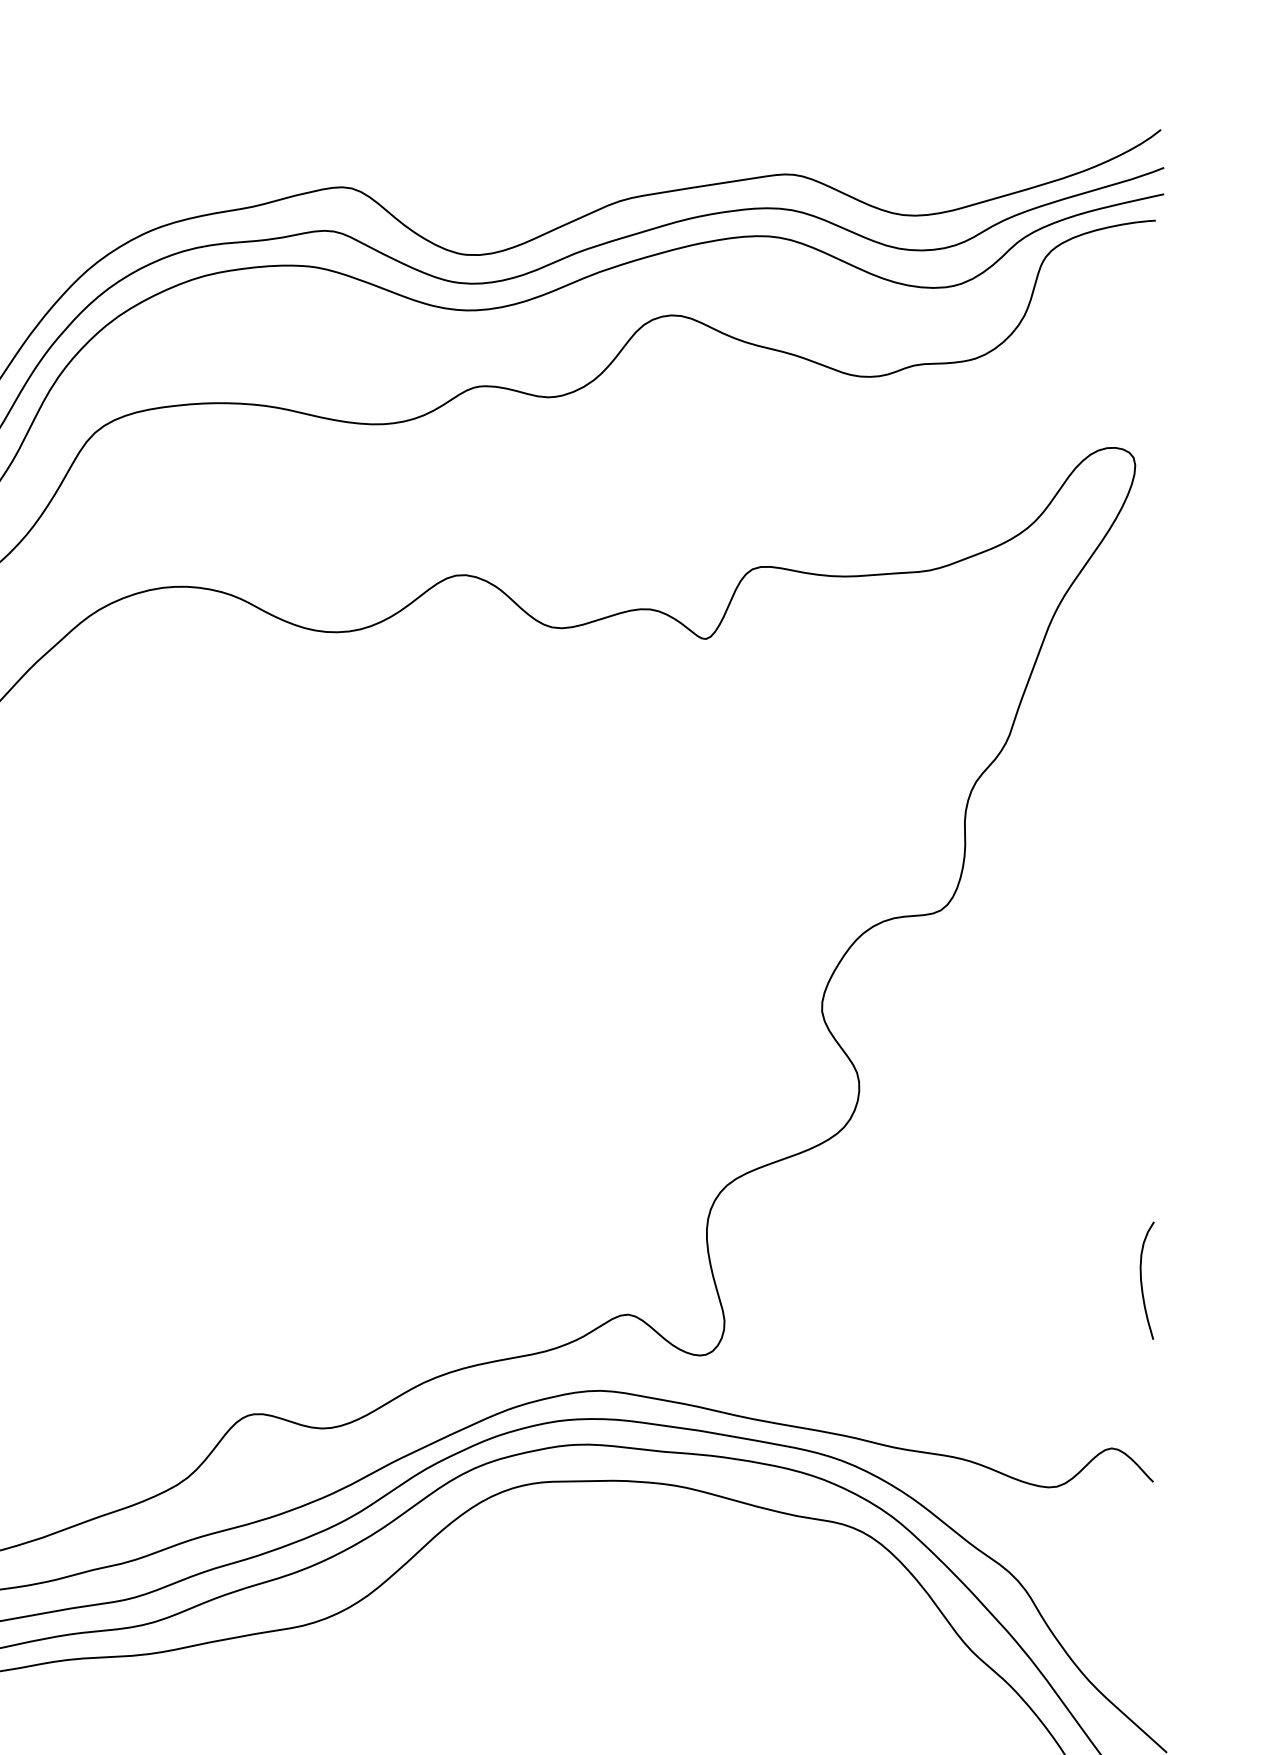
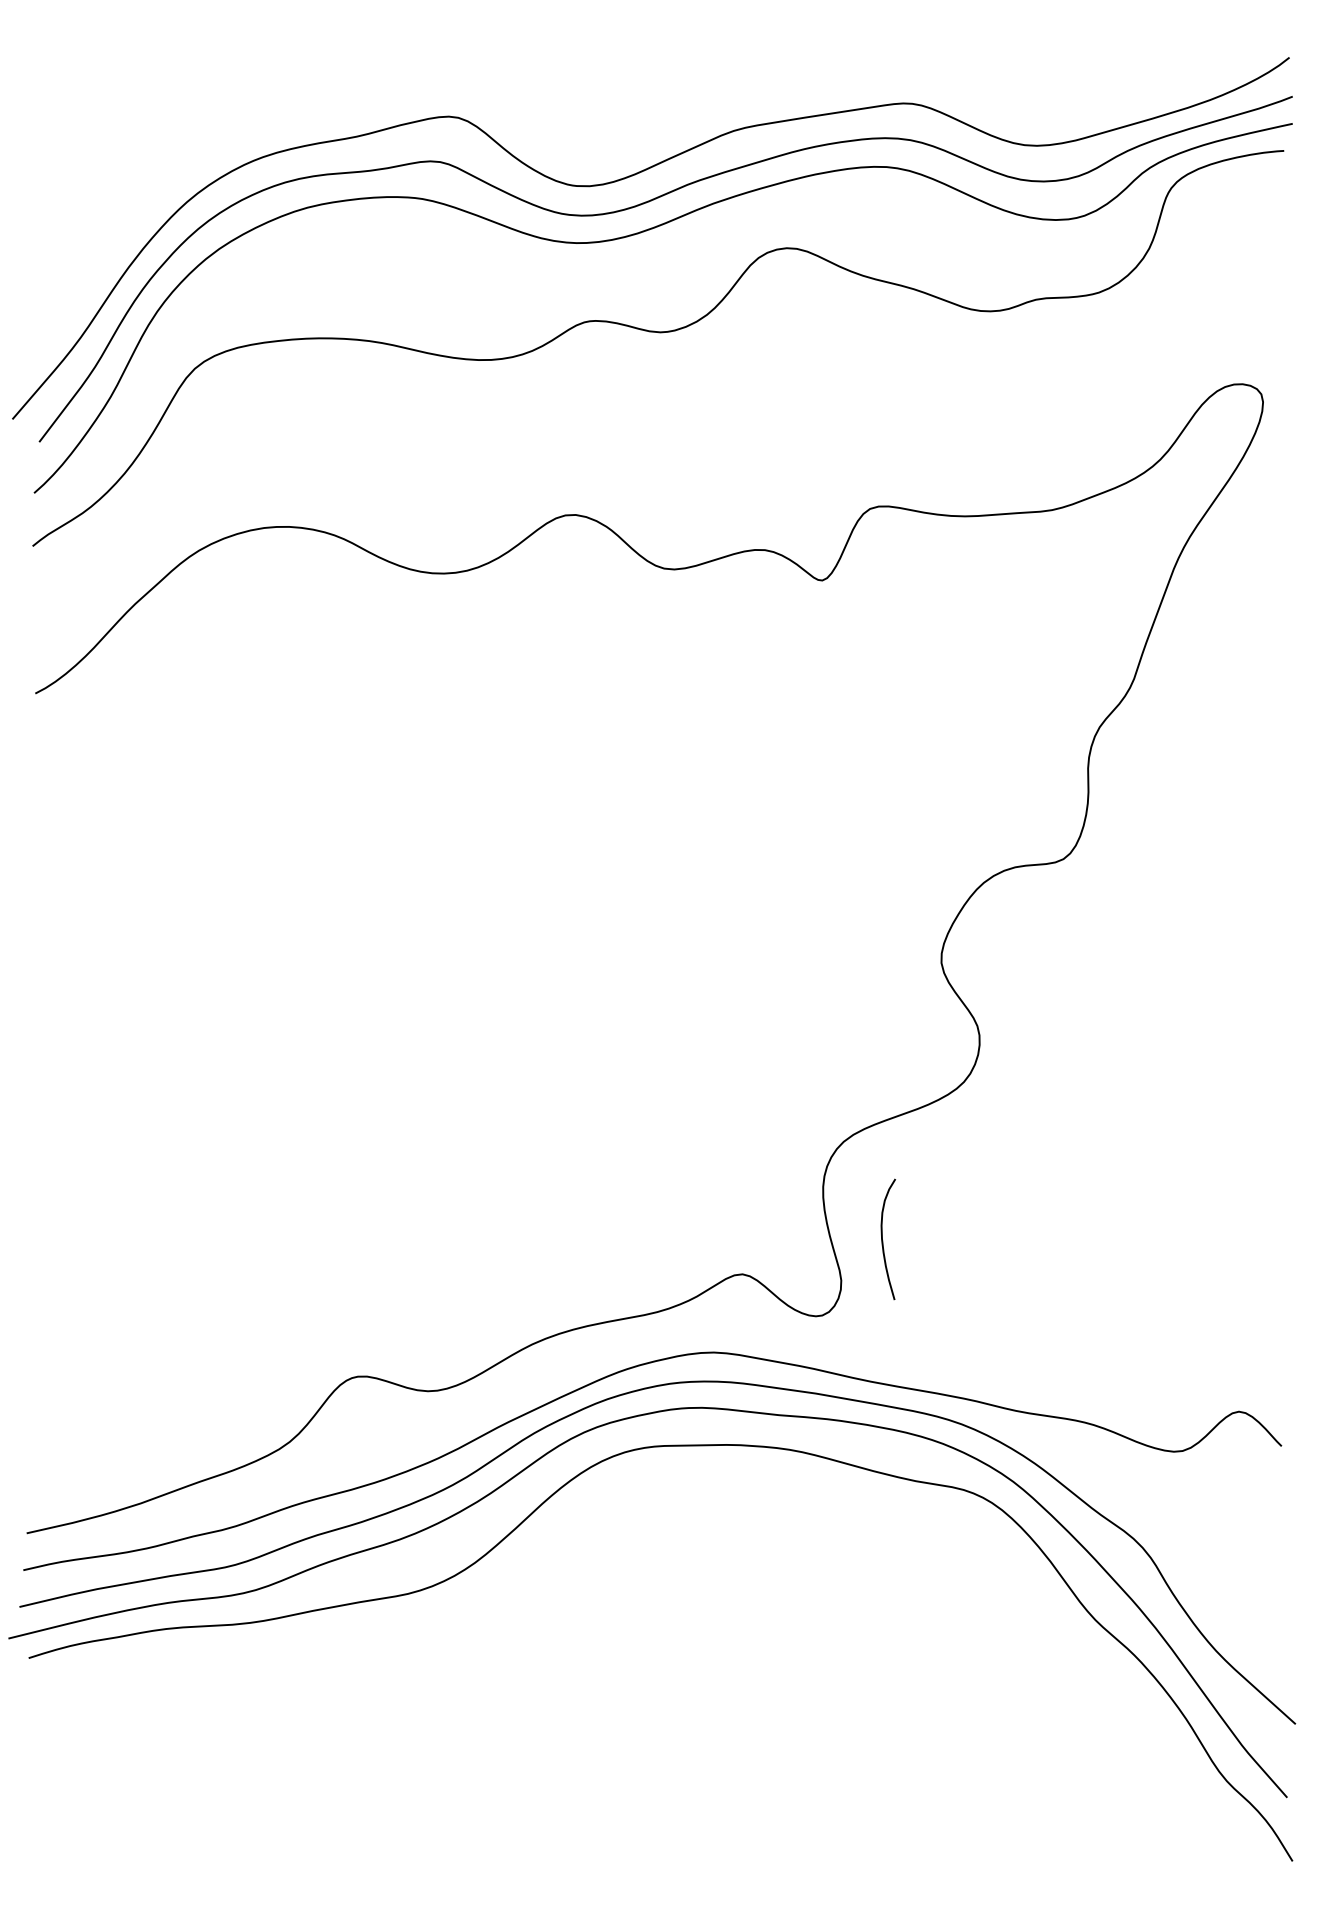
curve: (1142, 1281) -> (883, 1240), moved

